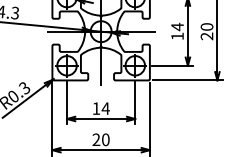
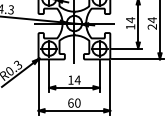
text: (206, 26) -> (151, 19), 20 -> 24
text: (96, 139) -> (70, 102), 20 -> 60

